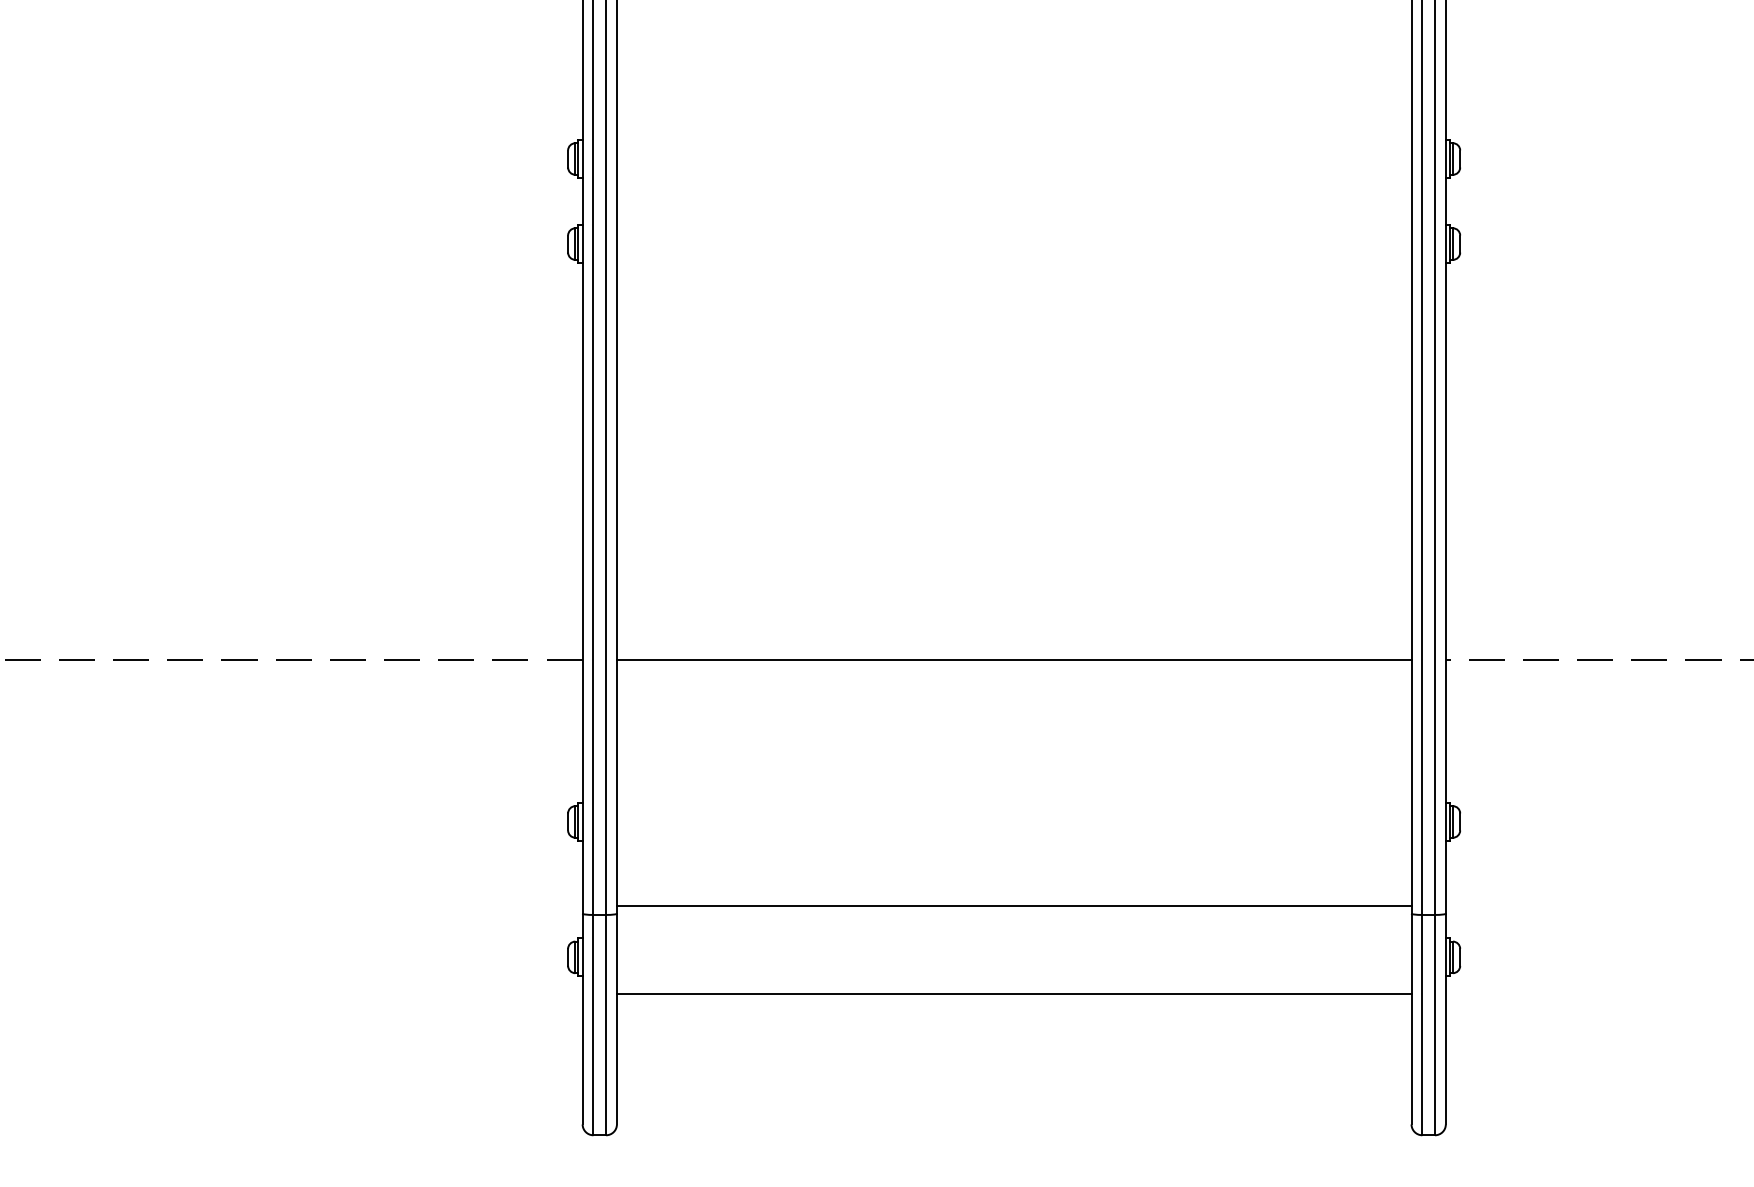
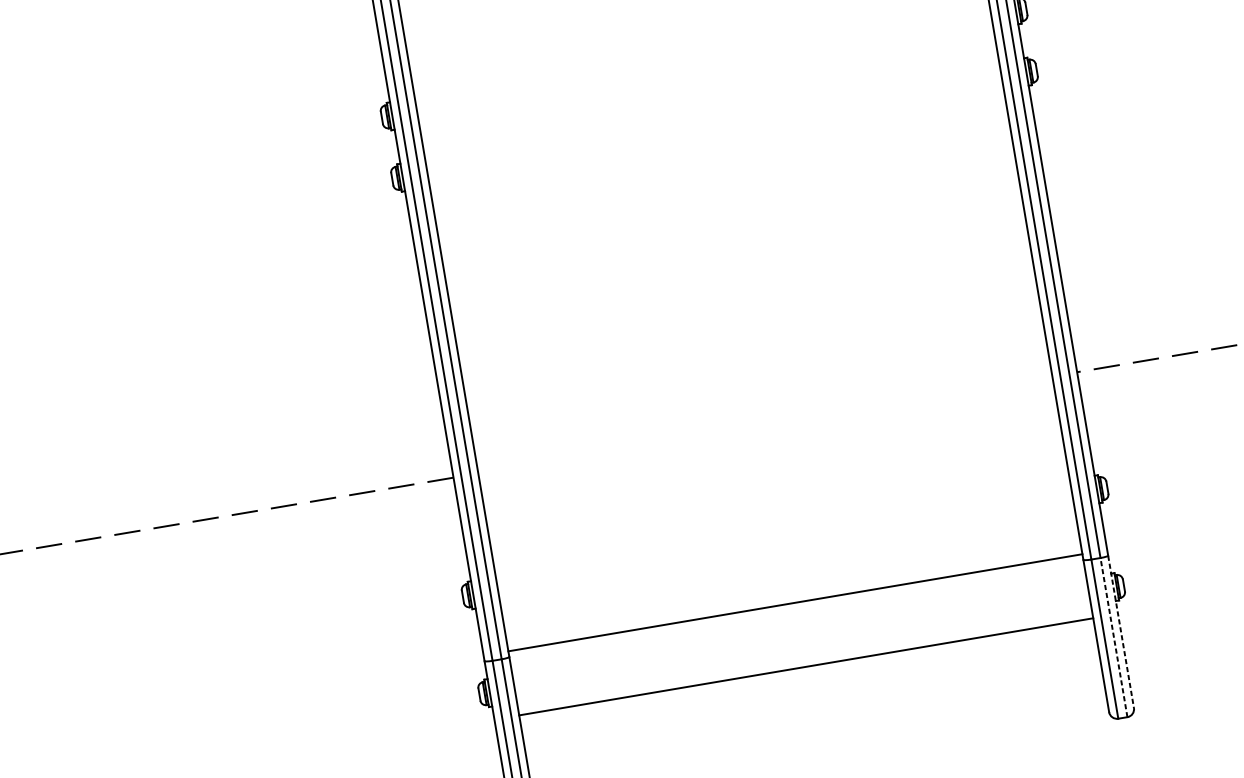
line: (1013, 659) -> (764, 424), removed
line: (1445, 1019) -> (1120, 632), solid -> dashed
line: (1435, 1024) -> (1114, 637), solid -> dashed

